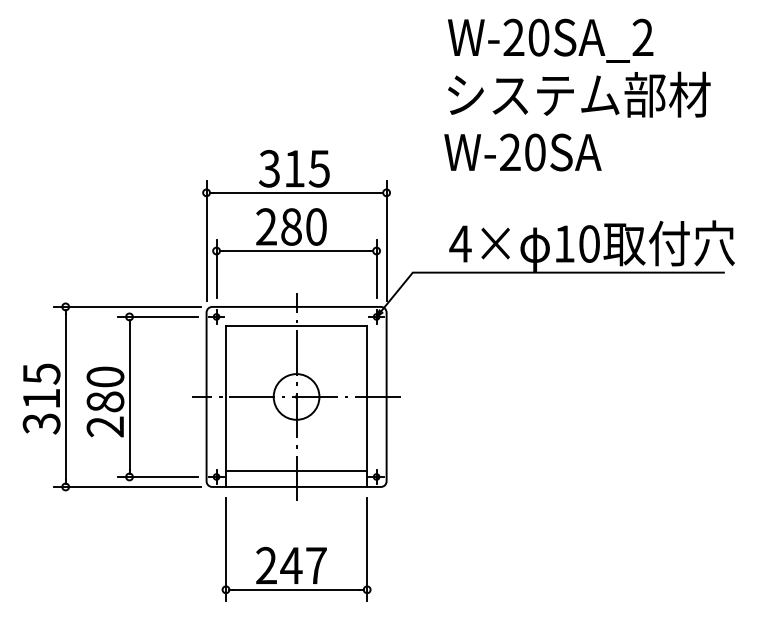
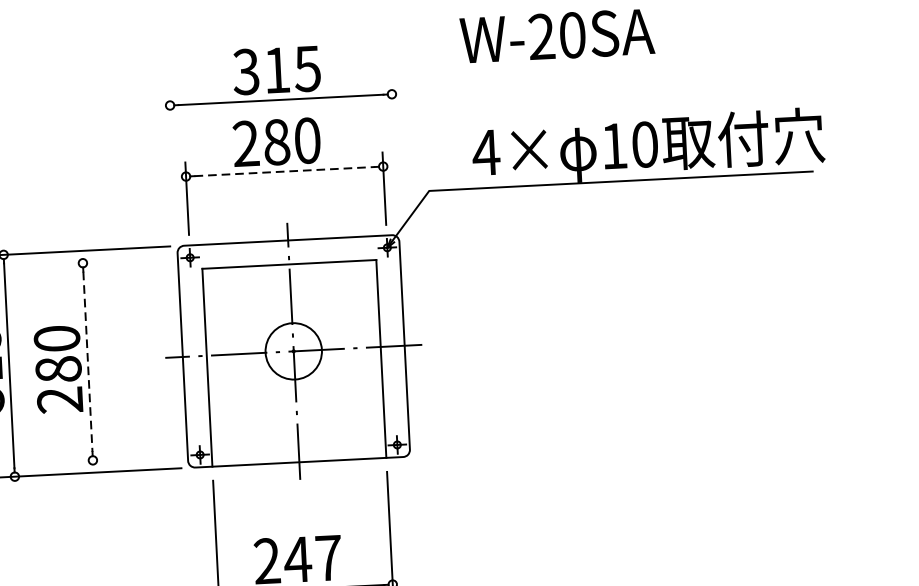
line: (206, 241) -> (173, 165), removed
line: (386, 241) -> (394, 154), removed
line: (297, 251) -> (285, 172), solid -> dashed
line: (158, 316) -> (118, 260), removed
line: (129, 397) -> (87, 362), solid -> dashed
line: (296, 470) -> (298, 441), removed
line: (158, 476) -> (128, 457), removed

